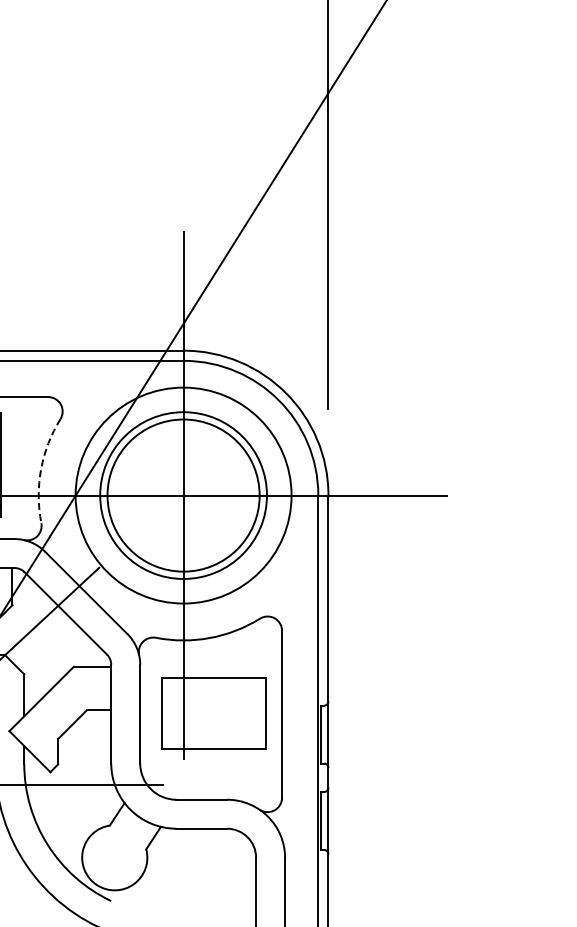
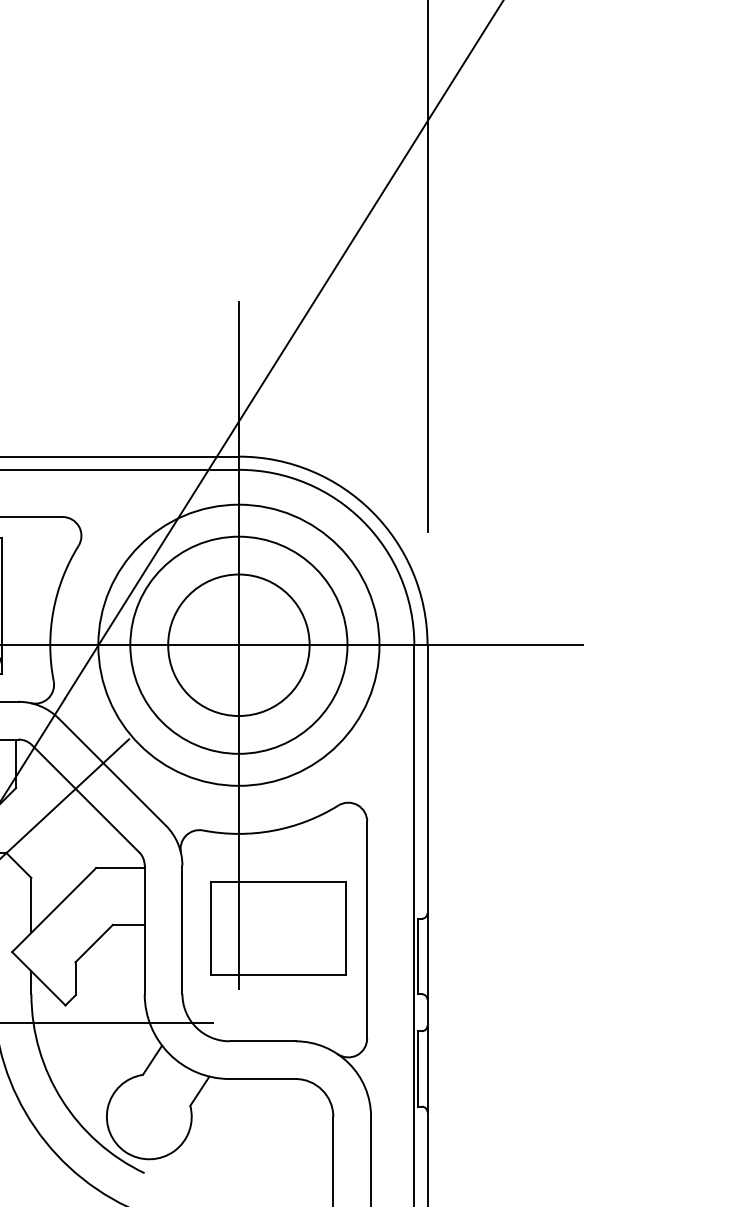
arc: (41, 469) -> (53, 611), dashed -> solid
circle: (183, 495) -> (238, 645), size x0.71

